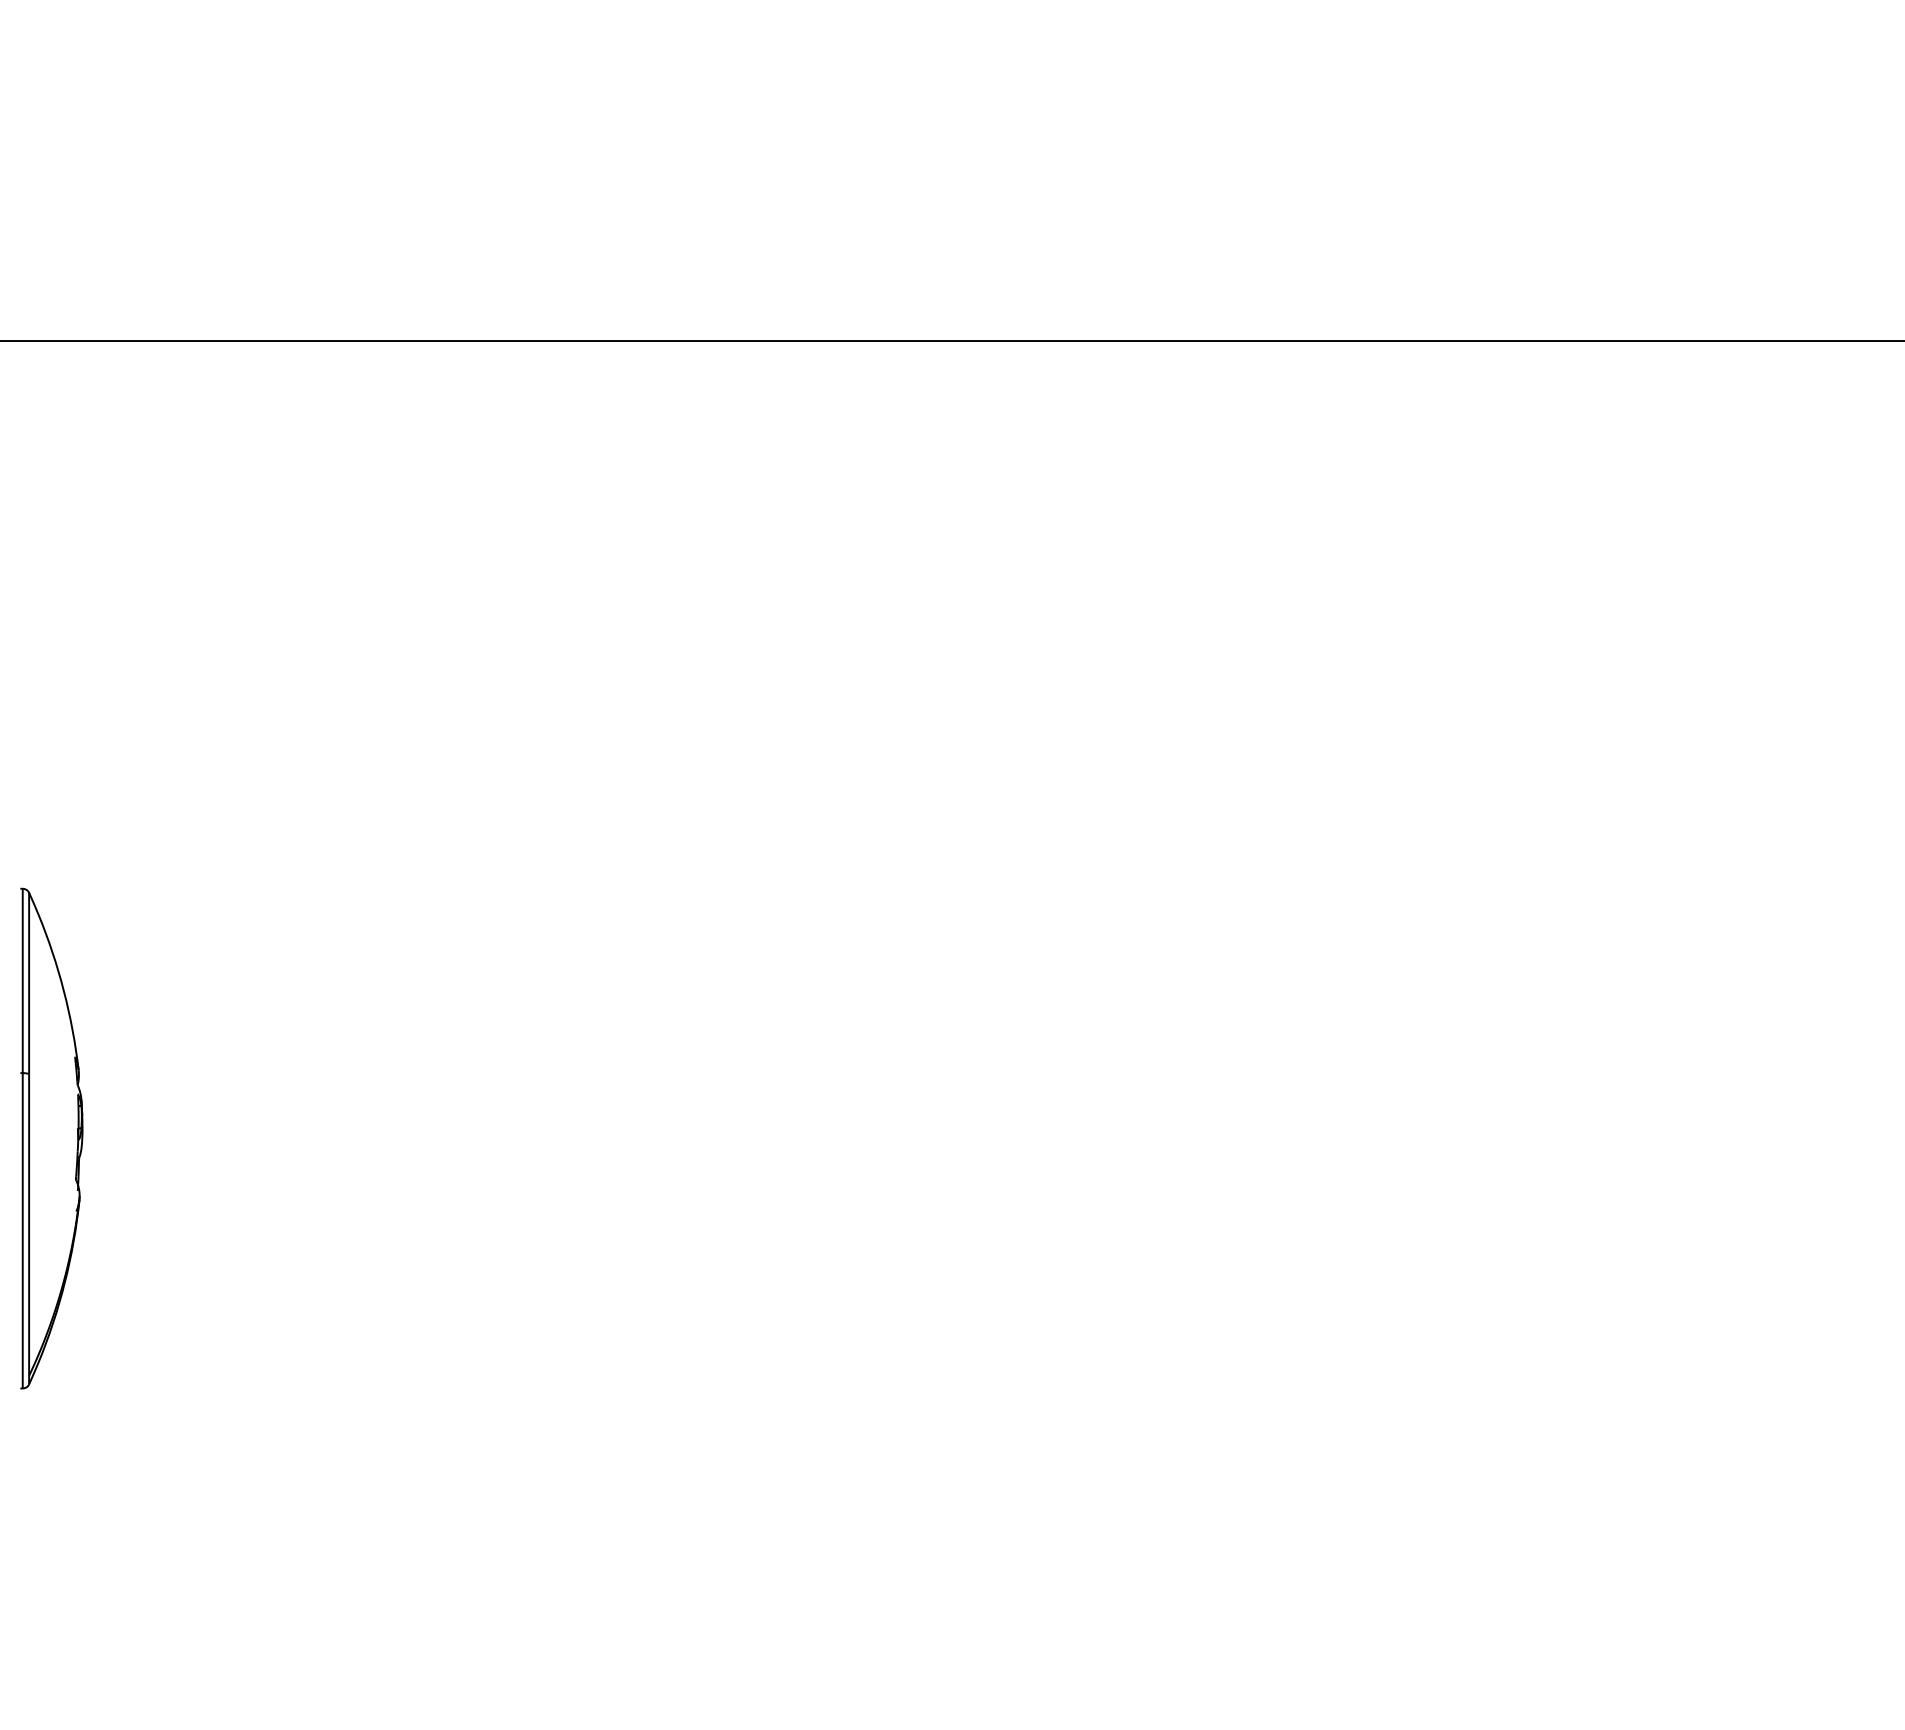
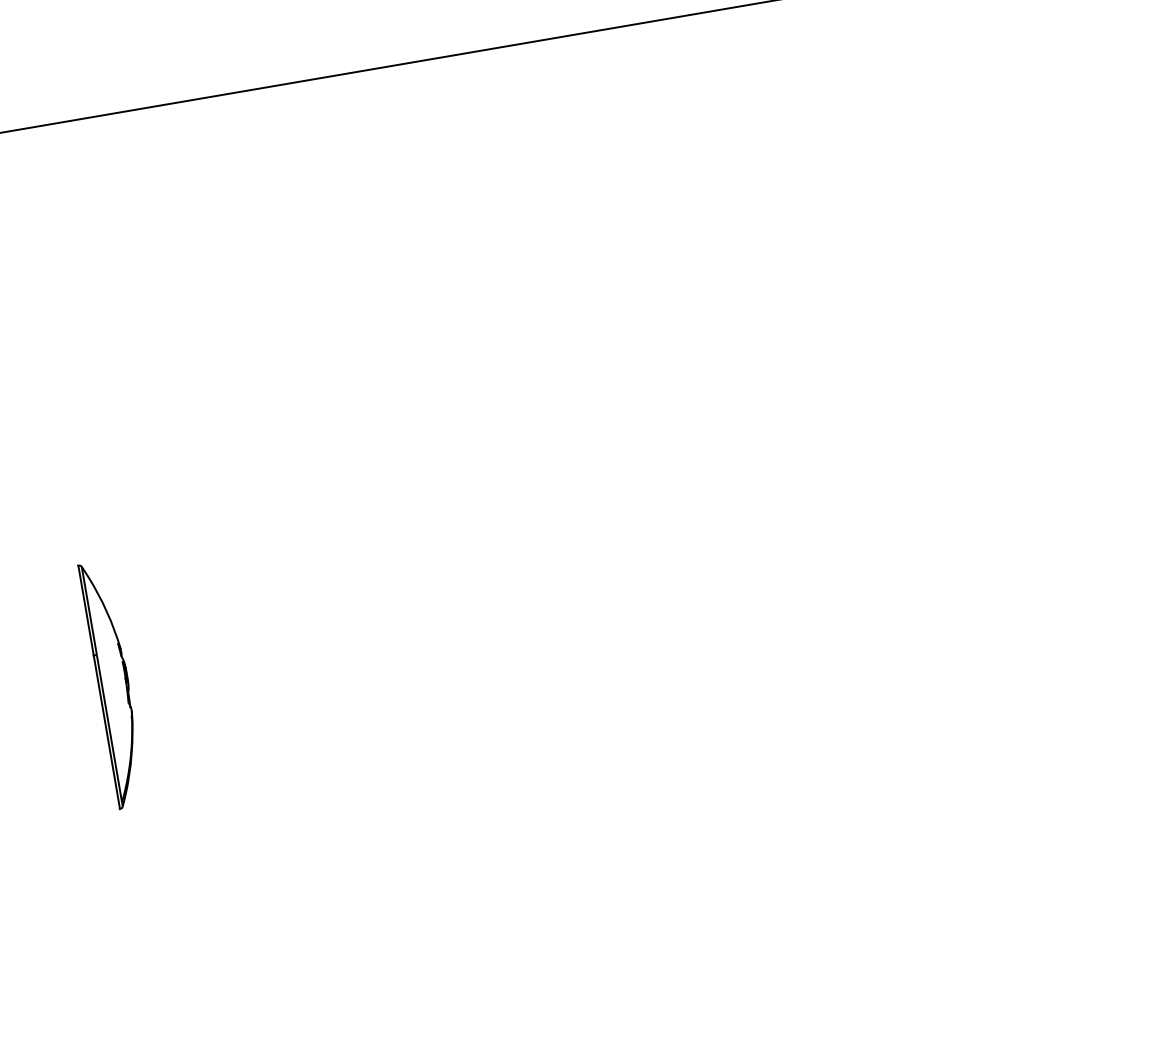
part: (51, 1138) -> (113, 684), size x0.7

